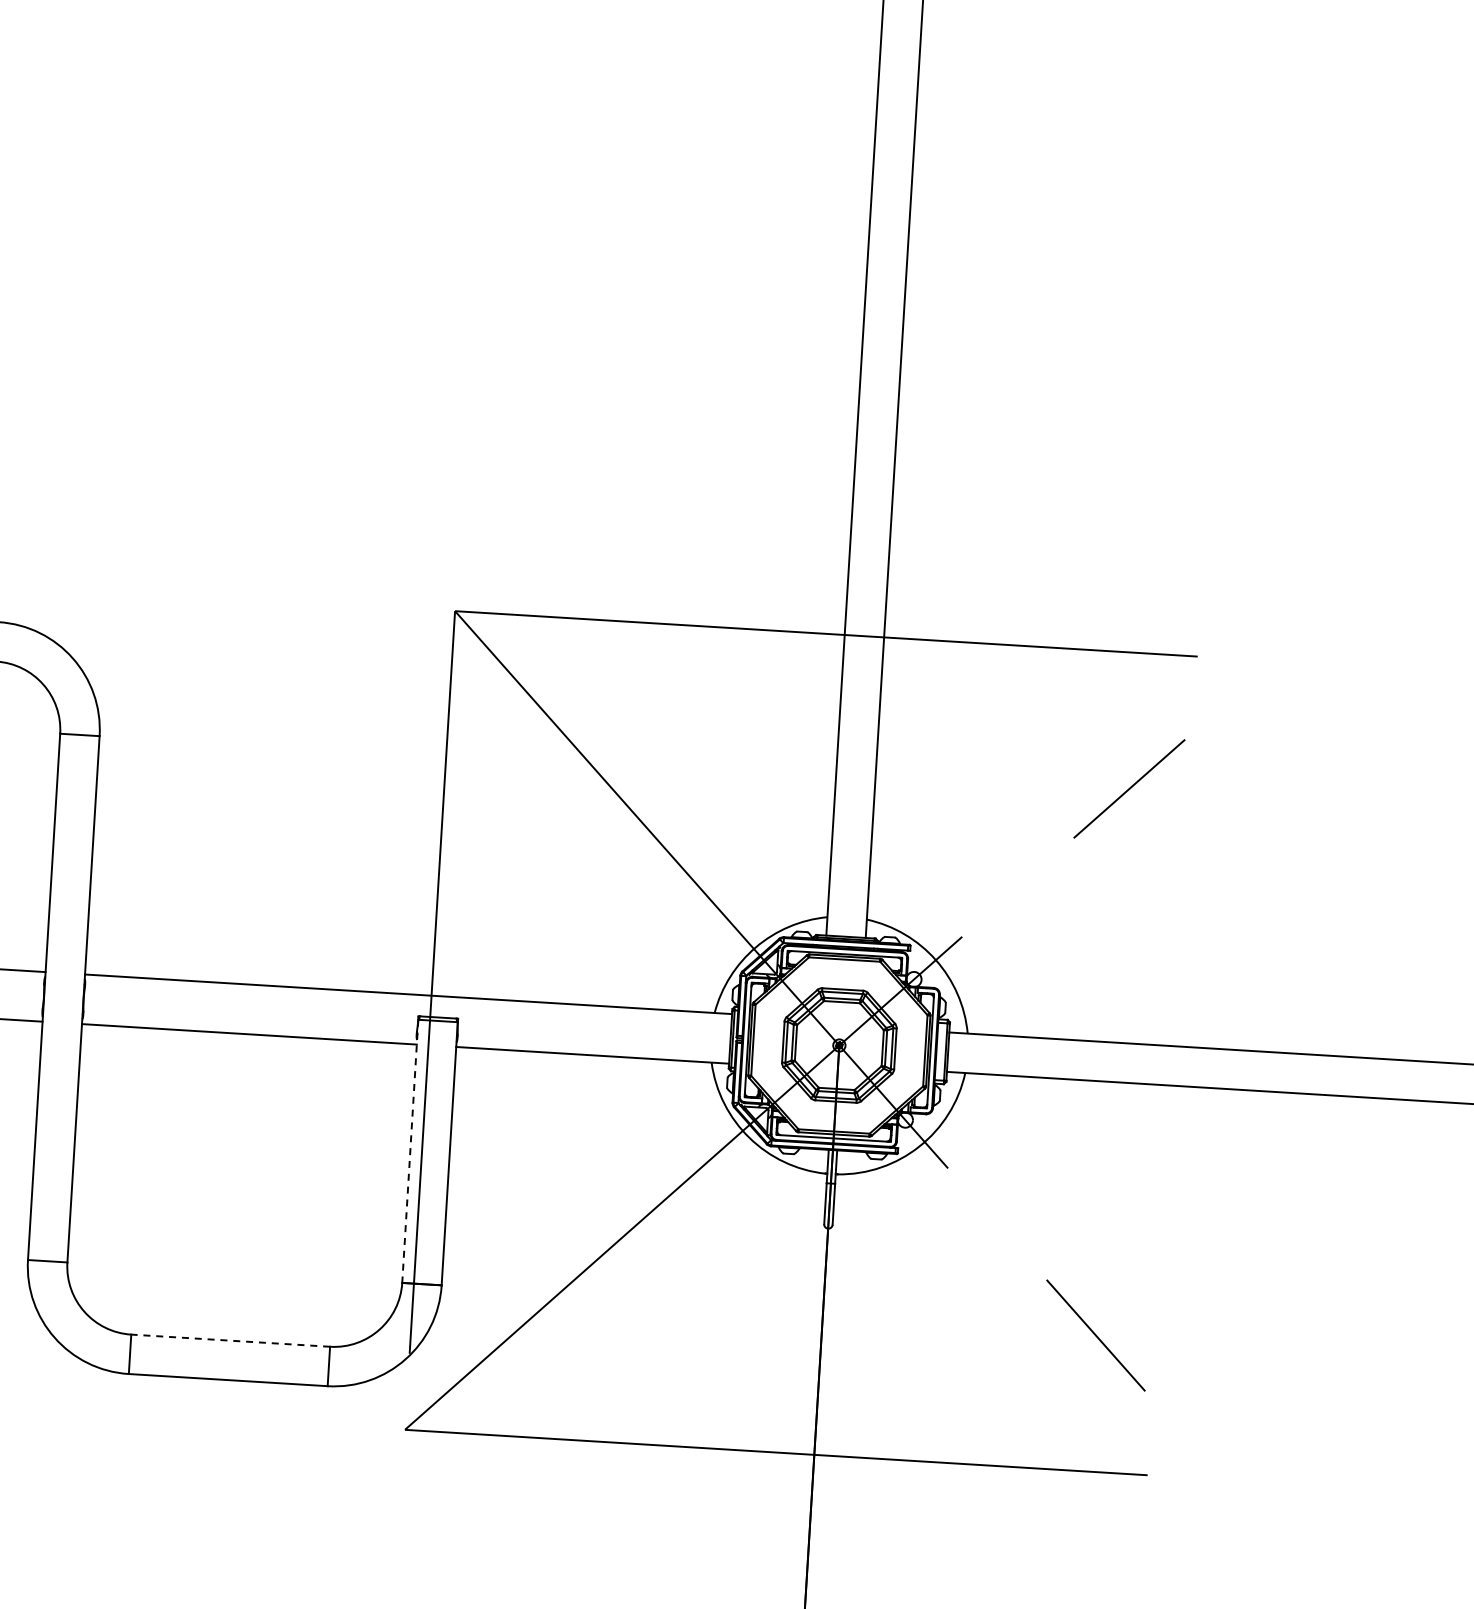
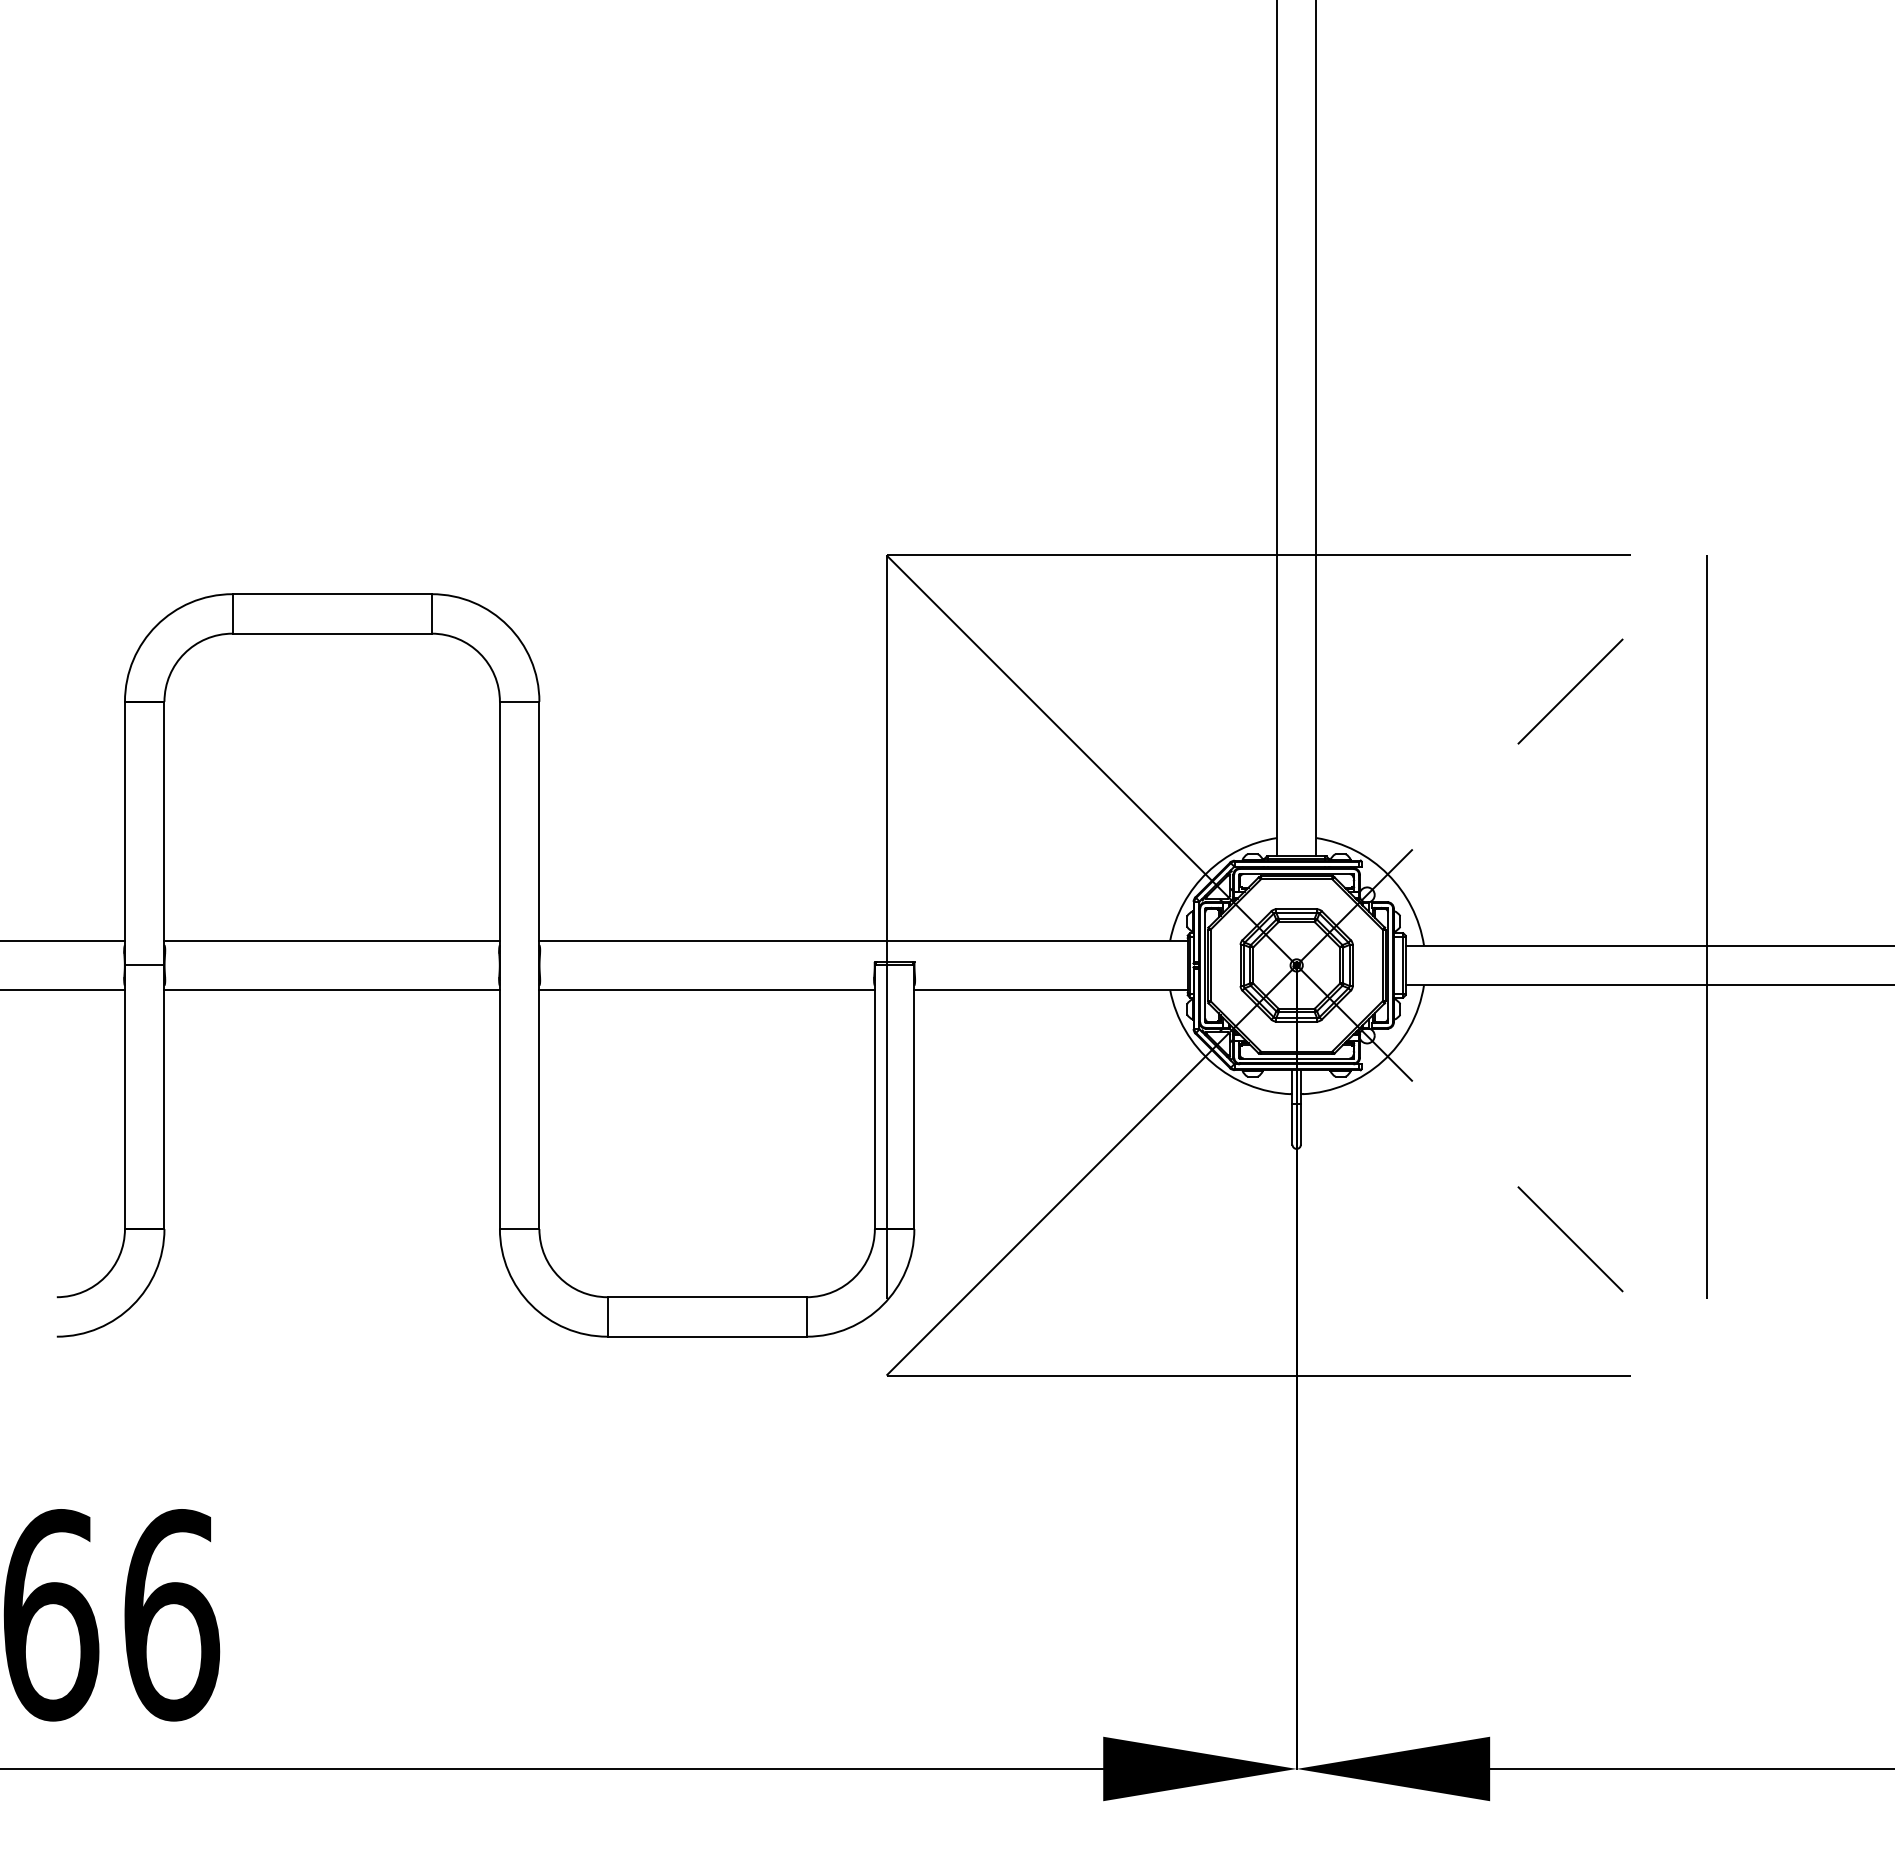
line: (1248, 1070) -> (1706, 965), added
line: (409, 1151) -> (874, 1097), dashed -> solid
line: (231, 1341) -> (707, 1297), dashed -> solid

